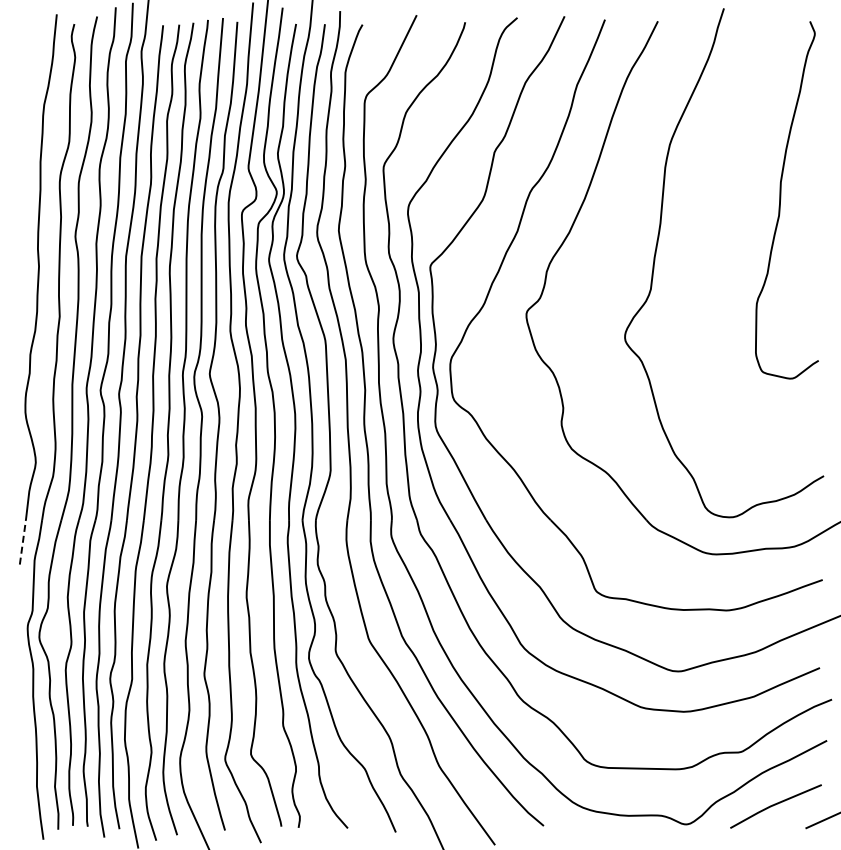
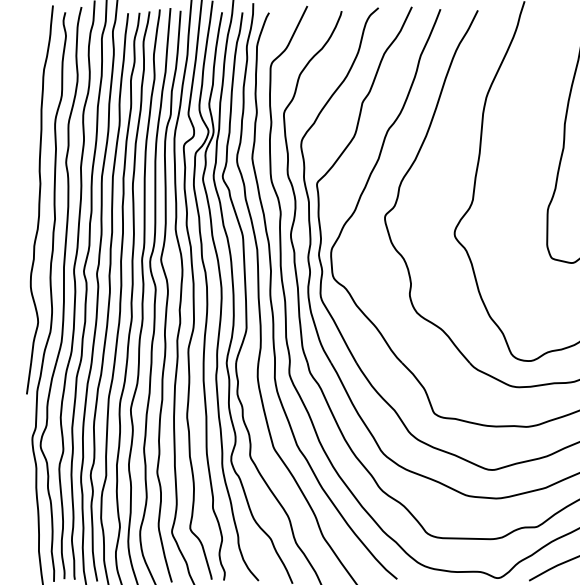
line: (22, 541) -> (28, 378), dashed -> solid

